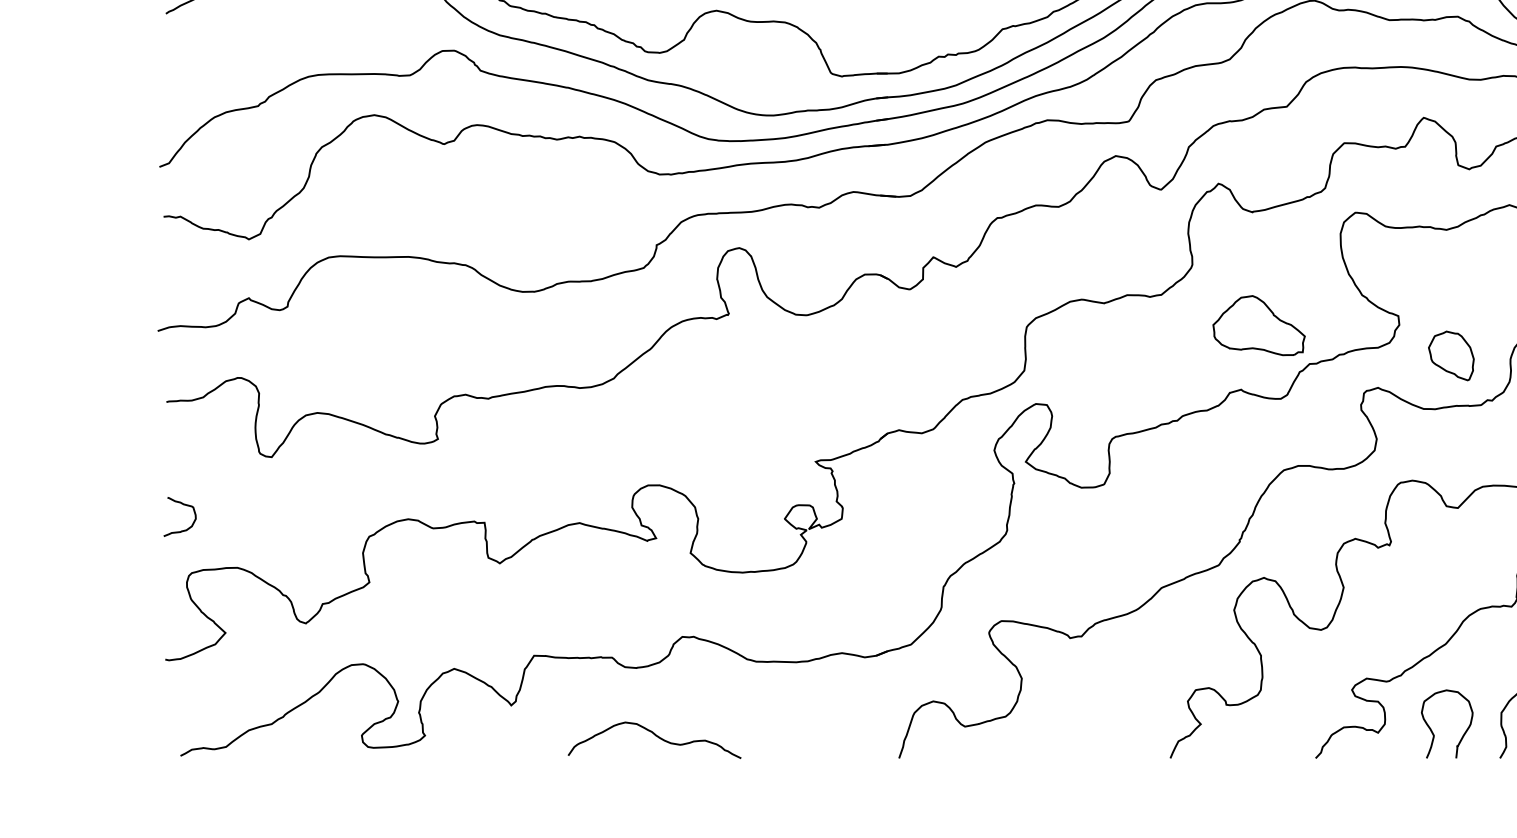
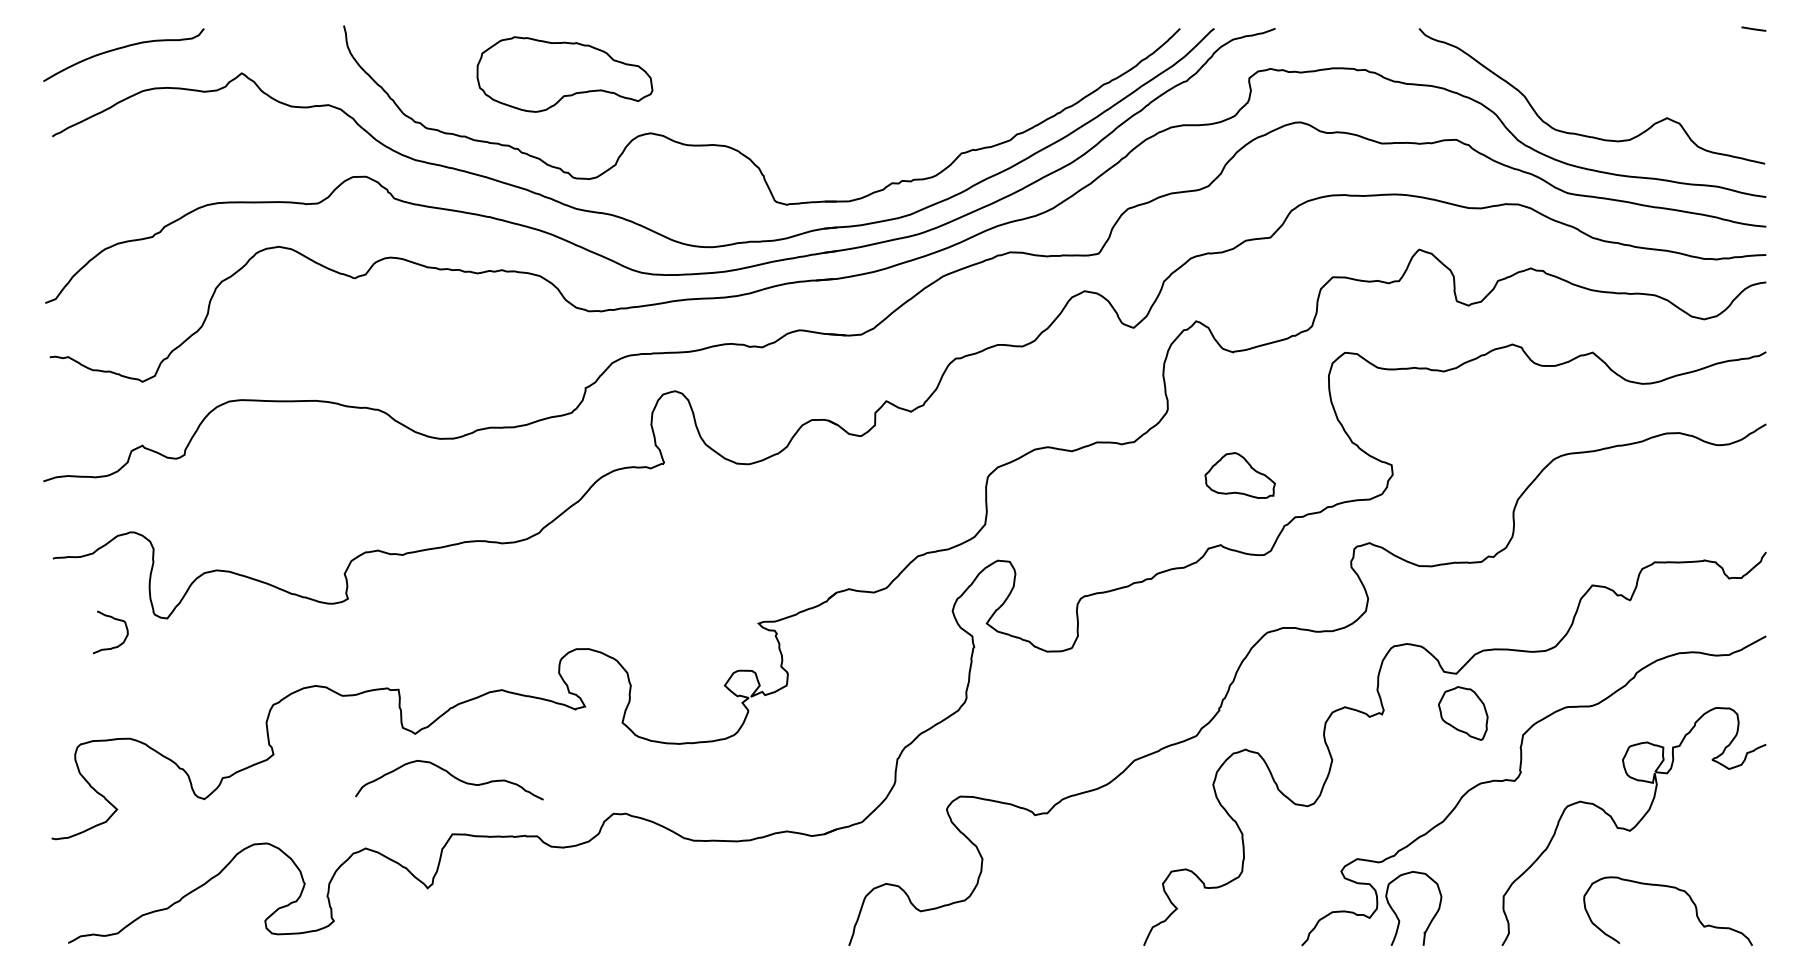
part: (1258, 325) -> (1239, 475), size x0.7
part: (1451, 355) -> (1463, 713), moved
curve: (182, 505) -> (113, 619), moved
curve: (1432, 730) -> (1397, 915), moved
curve: (656, 736) -> (451, 776), moved

